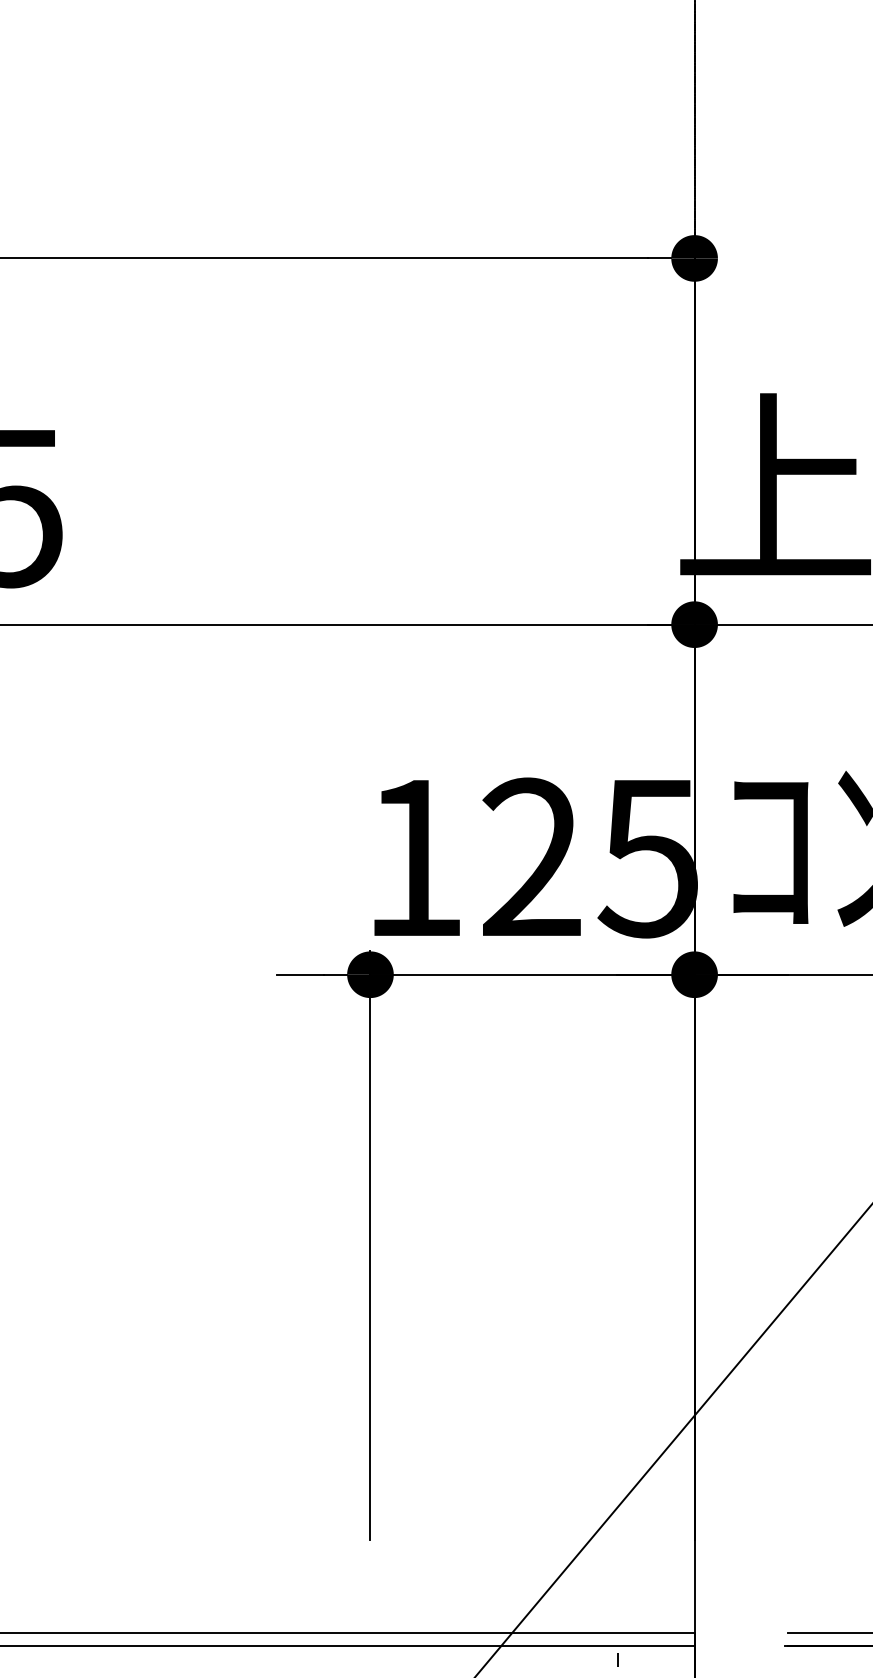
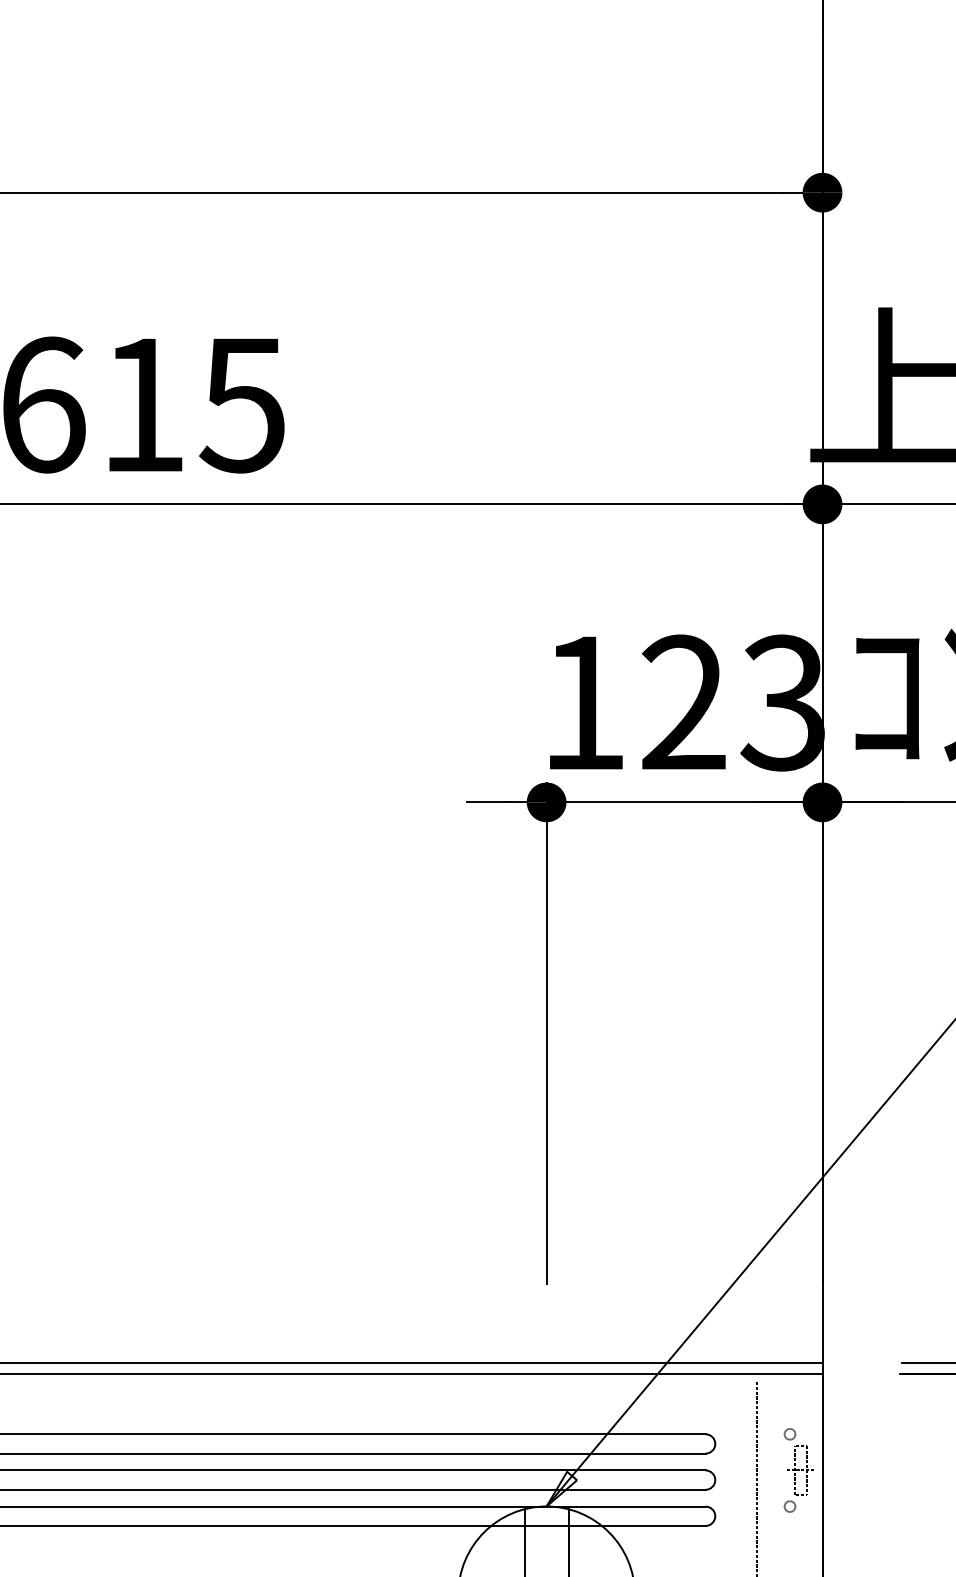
text: (647, 857) -> (782, 702), 125 -> 123

